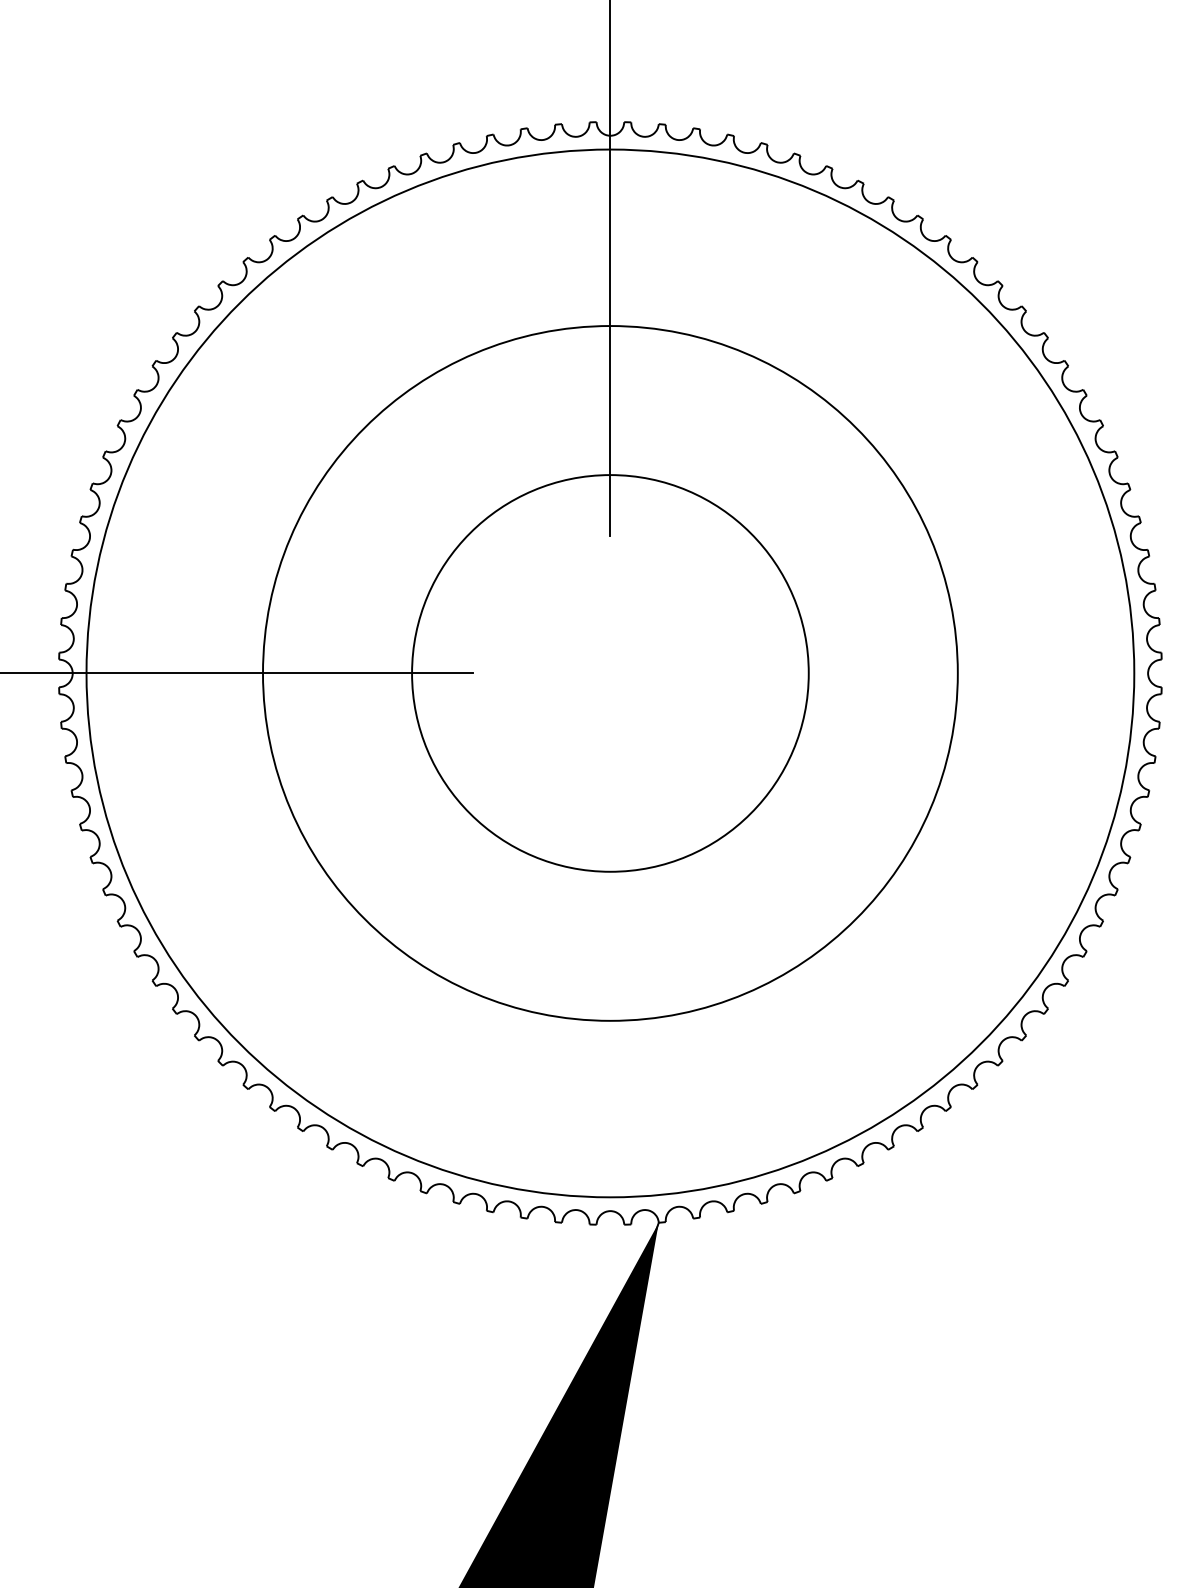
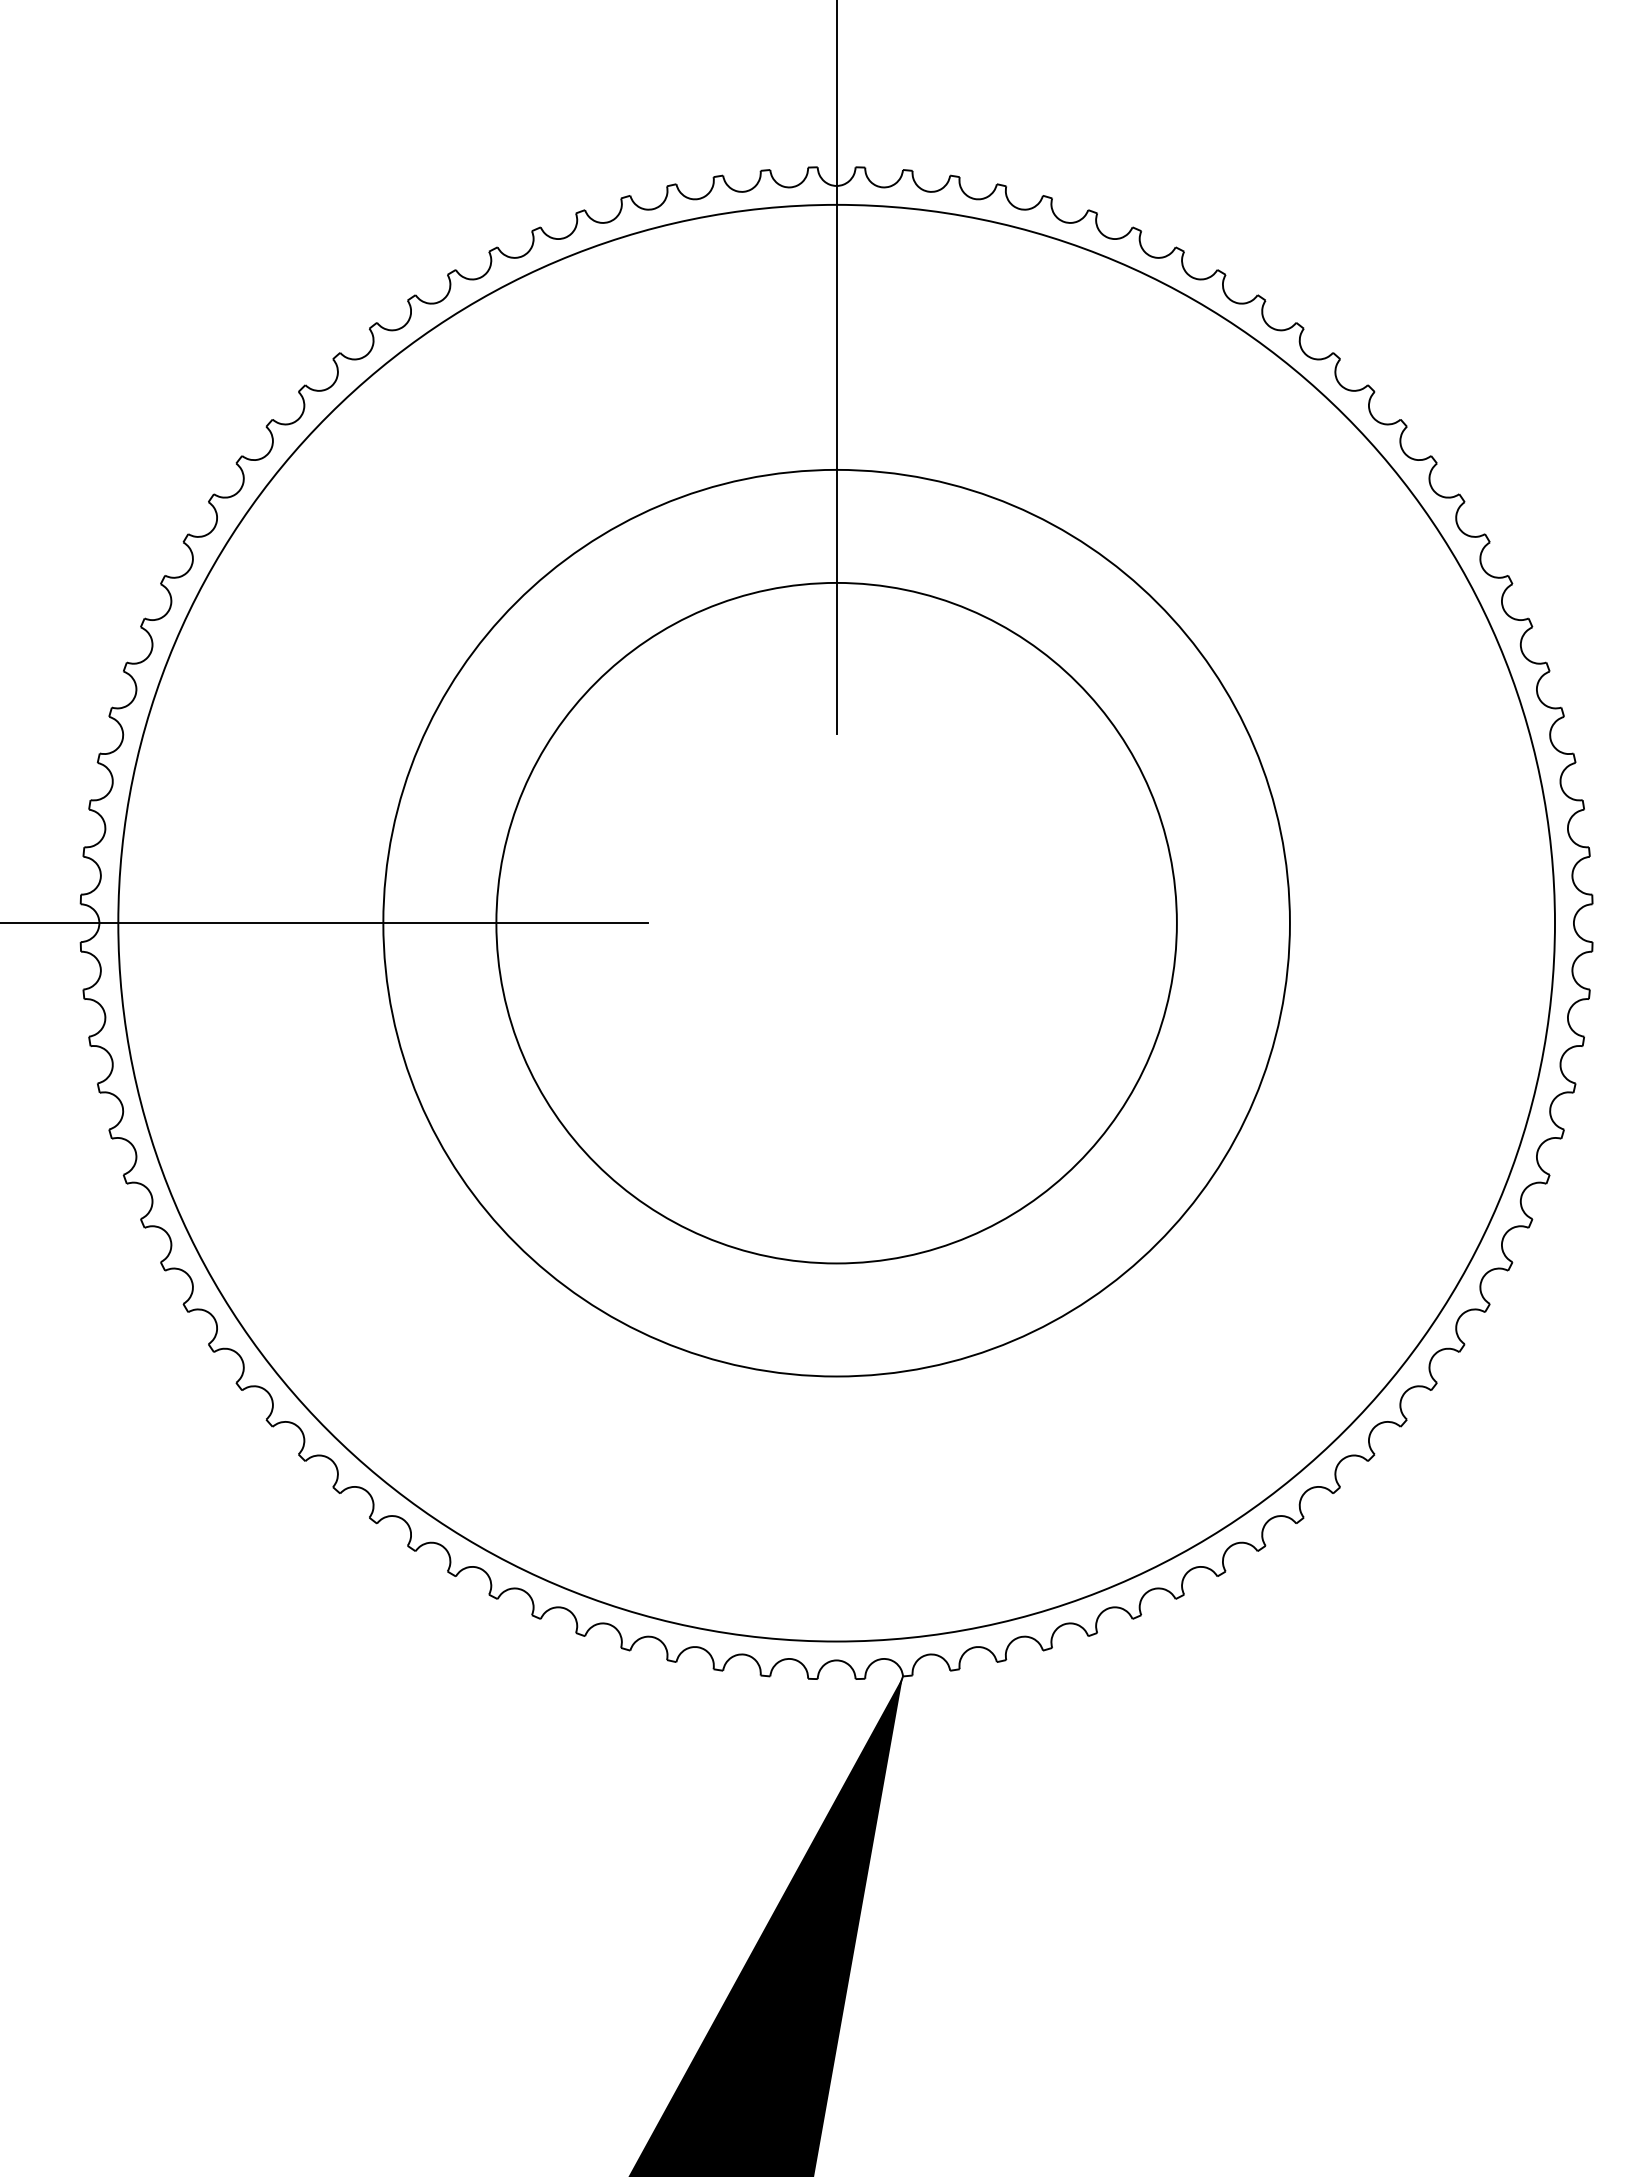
circle: (610, 672) -> (836, 922), size x0.71
circle: (610, 672) -> (836, 922), size x1.67

